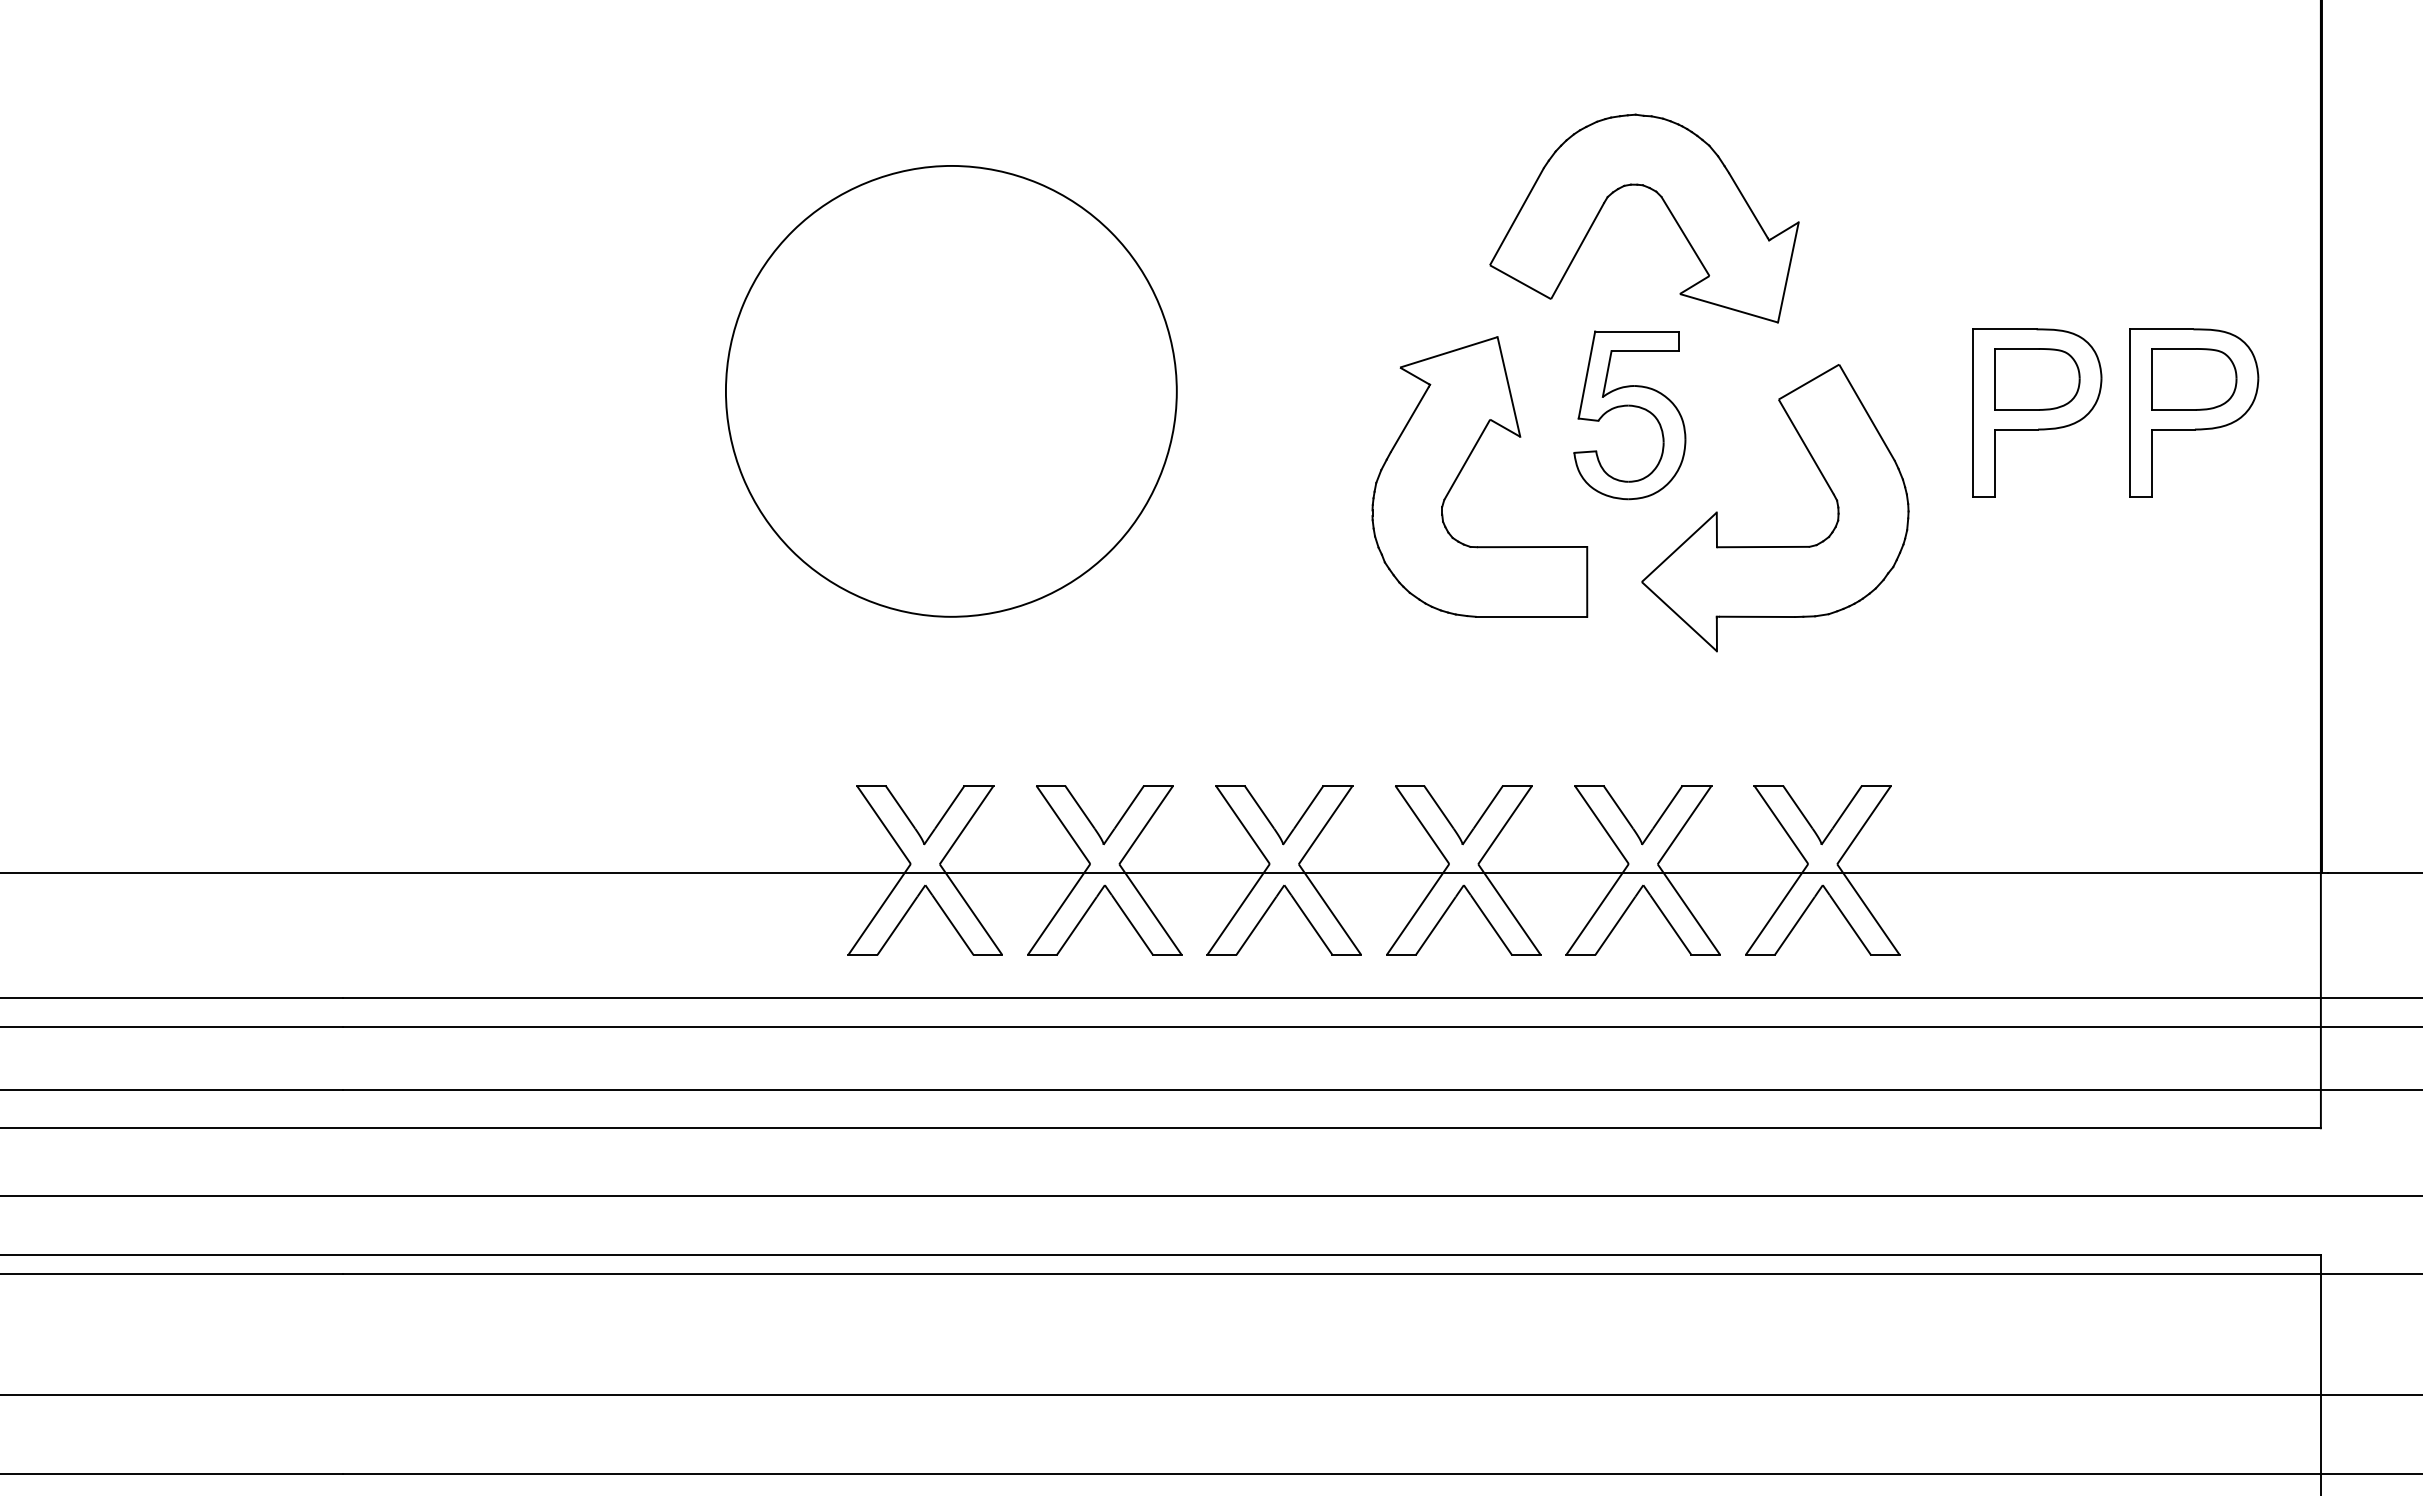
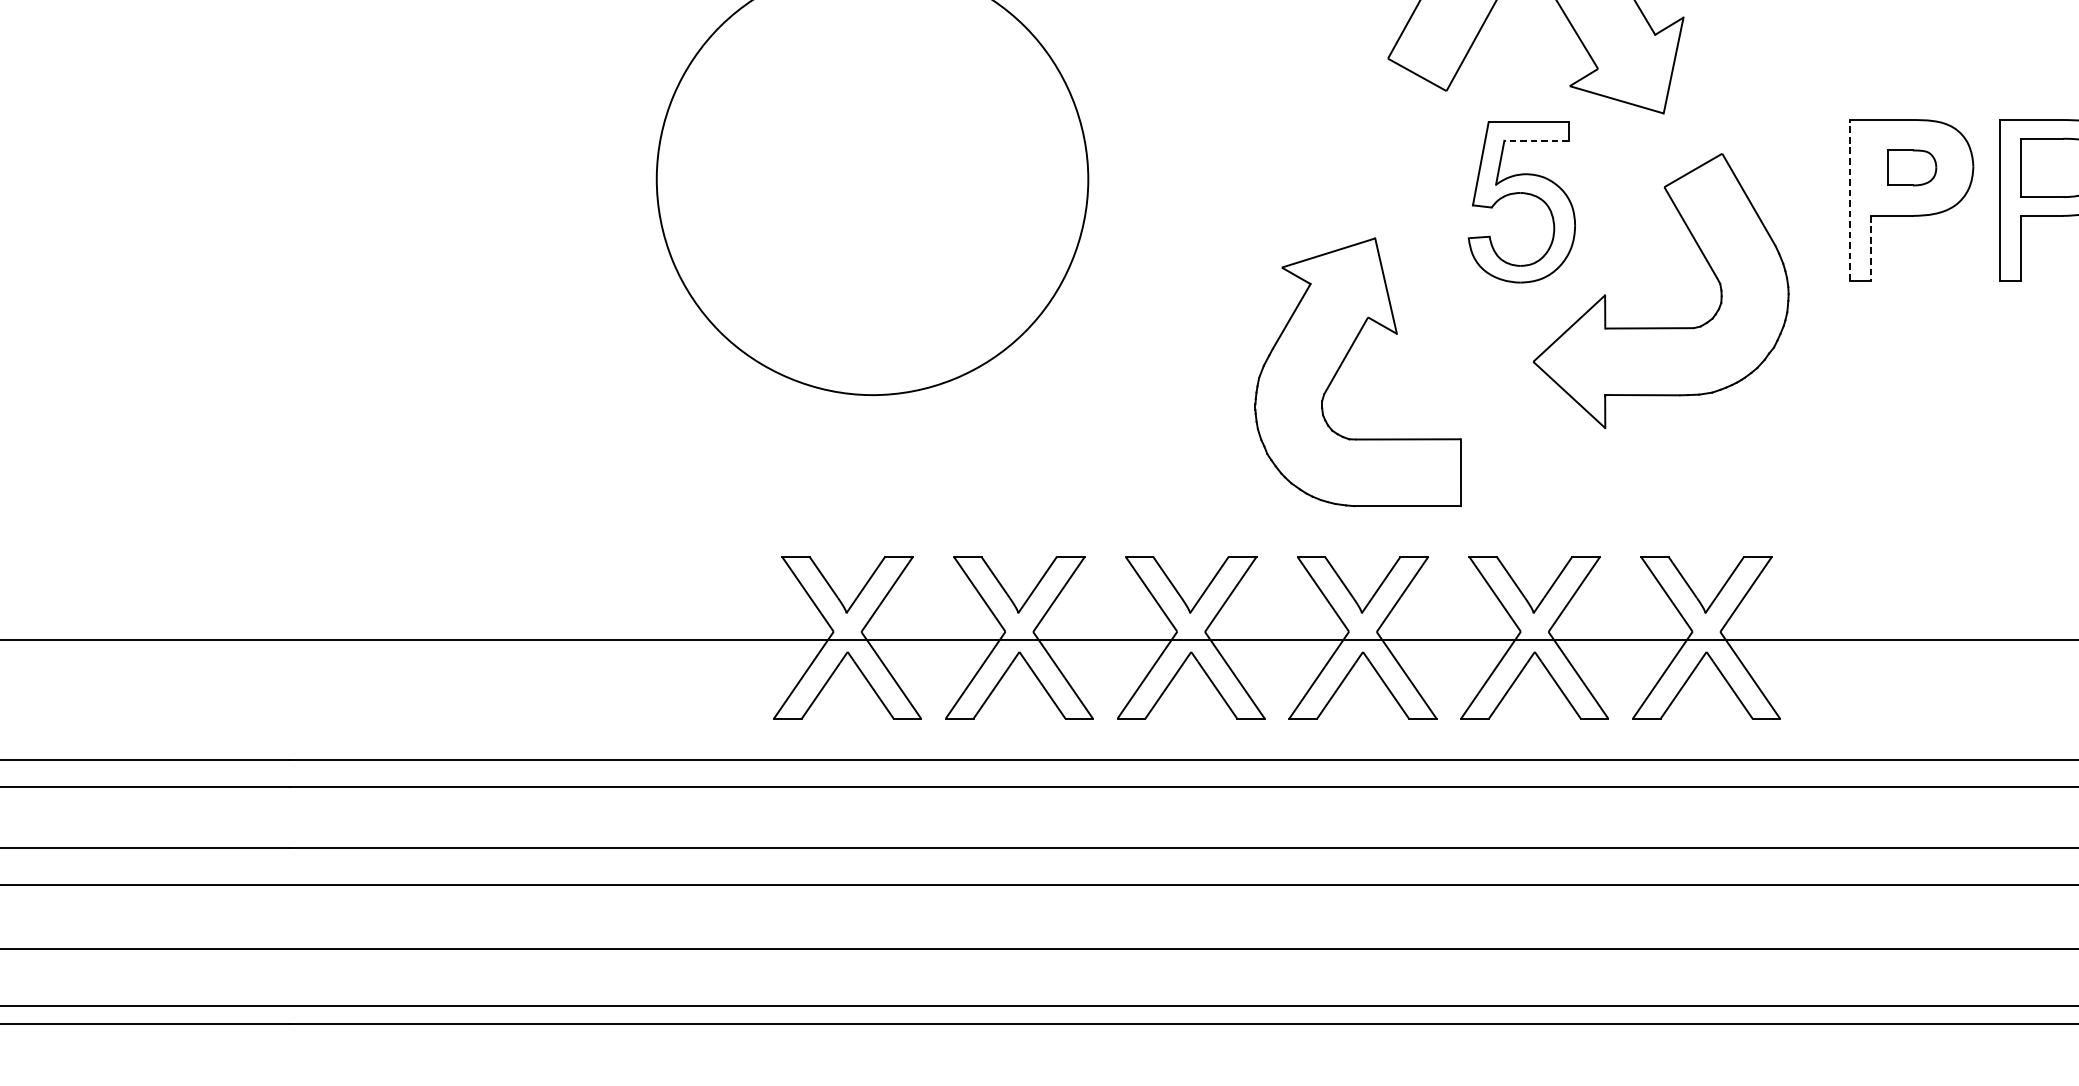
line: (1645, 351) -> (1536, 141), solid -> dashed
part: (2037, 379) -> (1912, 167), size x0.6
line: (1972, 413) -> (1849, 200), solid -> dashed
line: (1994, 463) -> (1870, 248), solid -> dashed
part: (1463, 468) -> (1342, 364), moved

